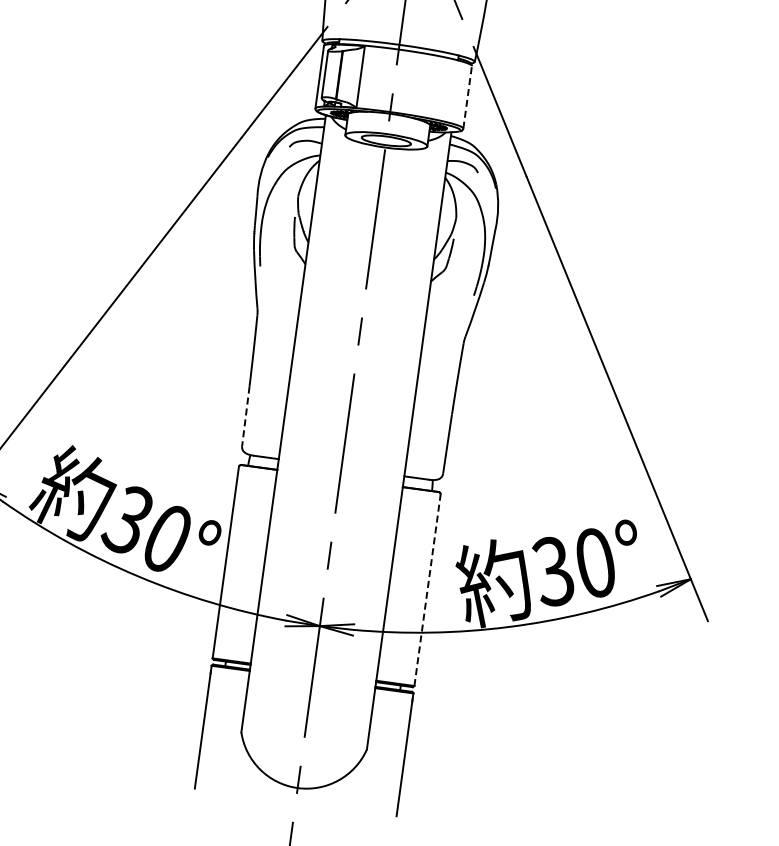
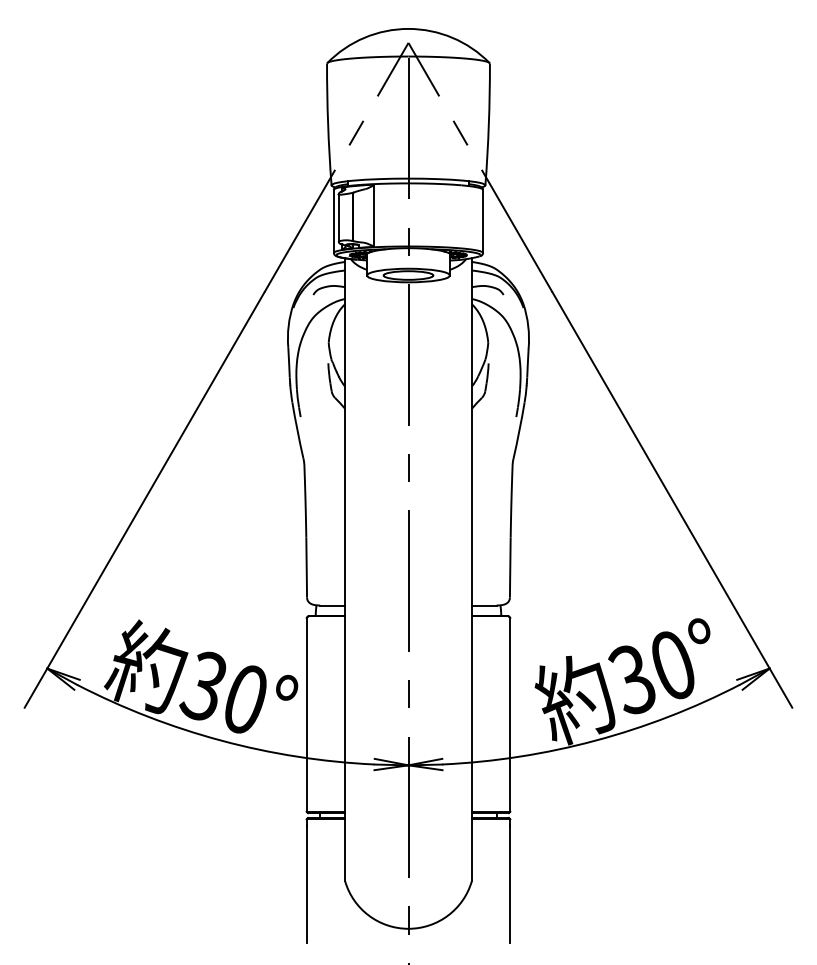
line: (467, 97) -> (483, 221), dashed -> solid
line: (245, 416) -> (306, 567), dashed -> solid
line: (427, 590) -> (510, 715), dashed -> solid

